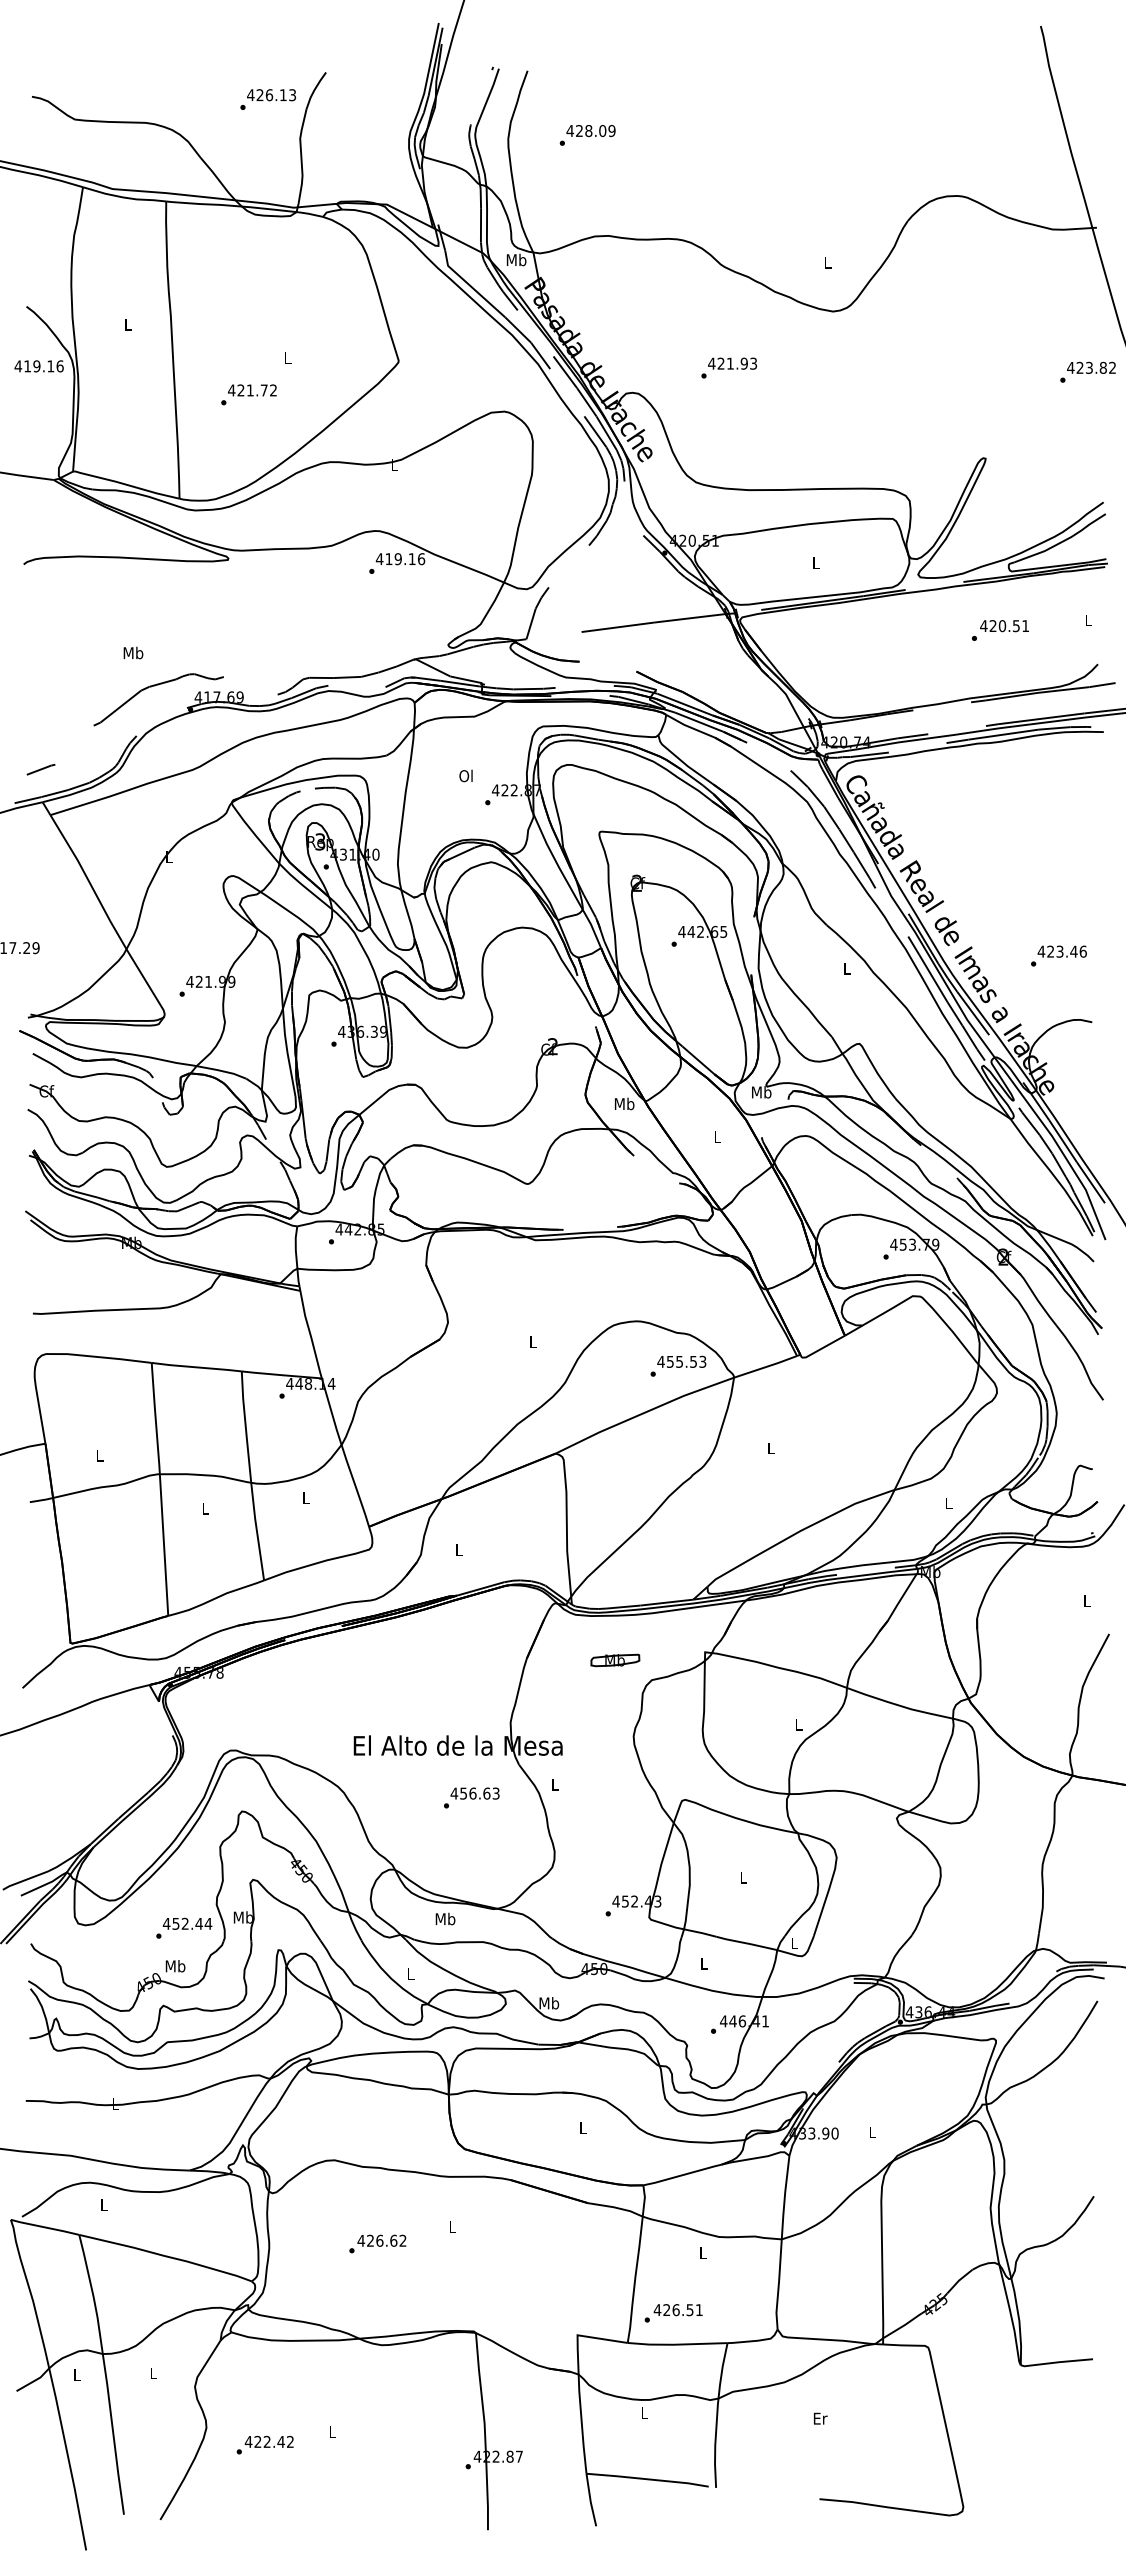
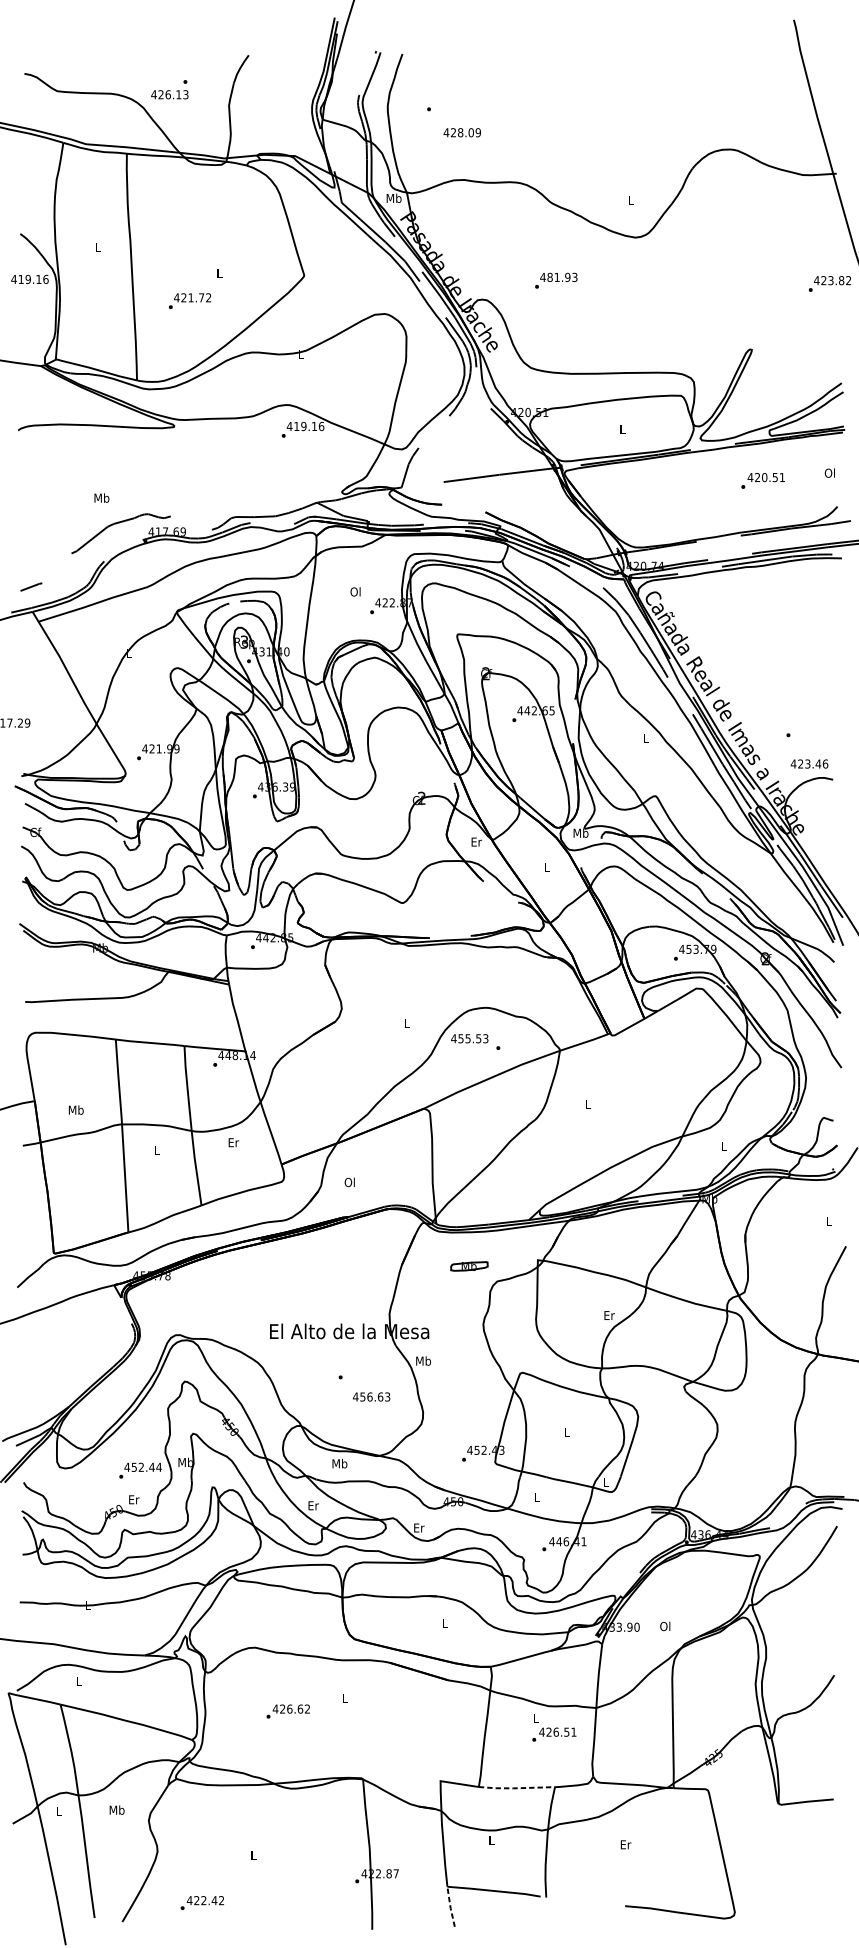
text: (271, 95) -> (169, 94), moved
text: (590, 131) -> (461, 133), moved
text: (720, 363) -> (549, 277), 421.93 -> 481.93
text: (1087, 620) -> (829, 473), L -> Ol
text: (1061, 951) -> (808, 763), moved
text: (624, 1103) -> (476, 841), Mb -> Er
text: (681, 1361) -> (469, 1038), moved
text: (99, 1455) -> (75, 1110), L -> Mb
text: (306, 1498) -> (233, 1142), L -> Er
text: (458, 1550) -> (349, 1182), L -> Ol
text: (799, 1724) -> (609, 1315), L -> Er
text: (555, 1784) -> (423, 1361), L -> Mb
text: (474, 1793) -> (371, 1396), moved
text: (175, 1966) -> (133, 1499), Mb -> Er
text: (411, 1974) -> (313, 1505), L -> Er
text: (549, 2003) -> (419, 1528), Mb -> Er
text: (871, 2132) -> (664, 1626), L -> Ol
text: (673, 2313) -> (554, 1734), moved
line: (676, 2344) -> (516, 1788), solid -> dashed
text: (153, 2373) -> (117, 1810), L -> Mb
text: (264, 2444) -> (201, 1902), moved
line: (590, 2500) -> (450, 1907), solid -> dashed

